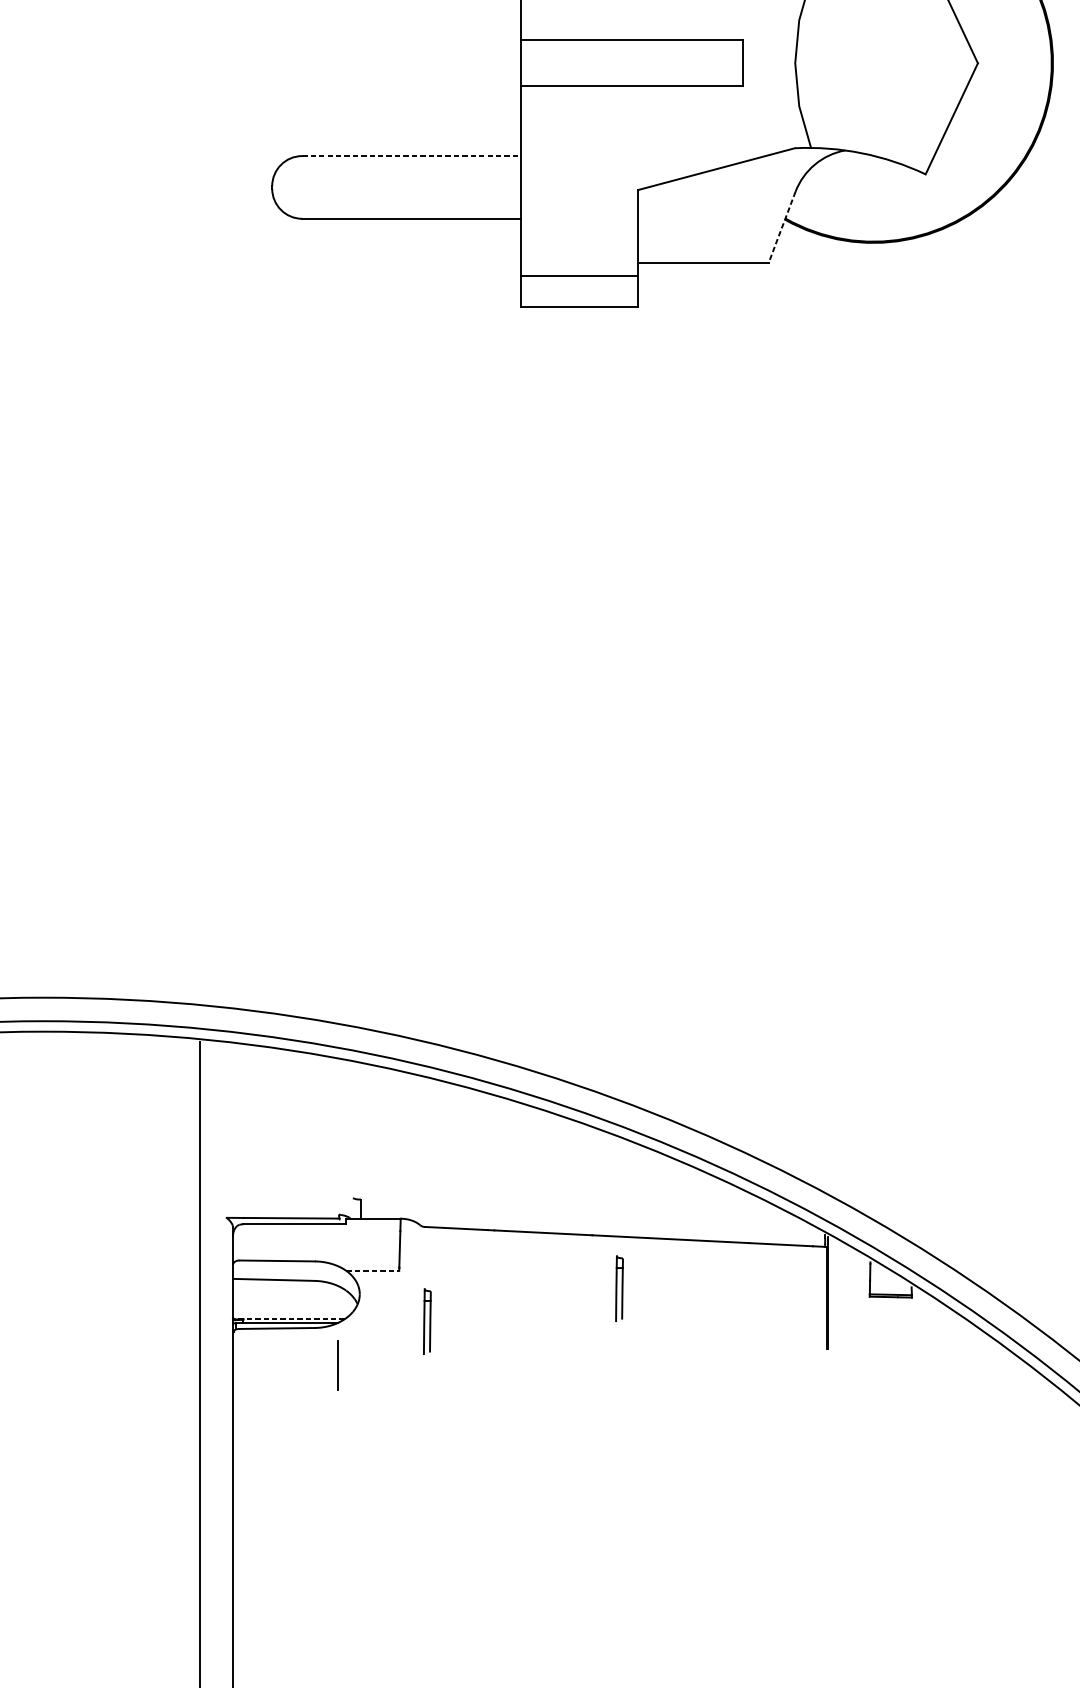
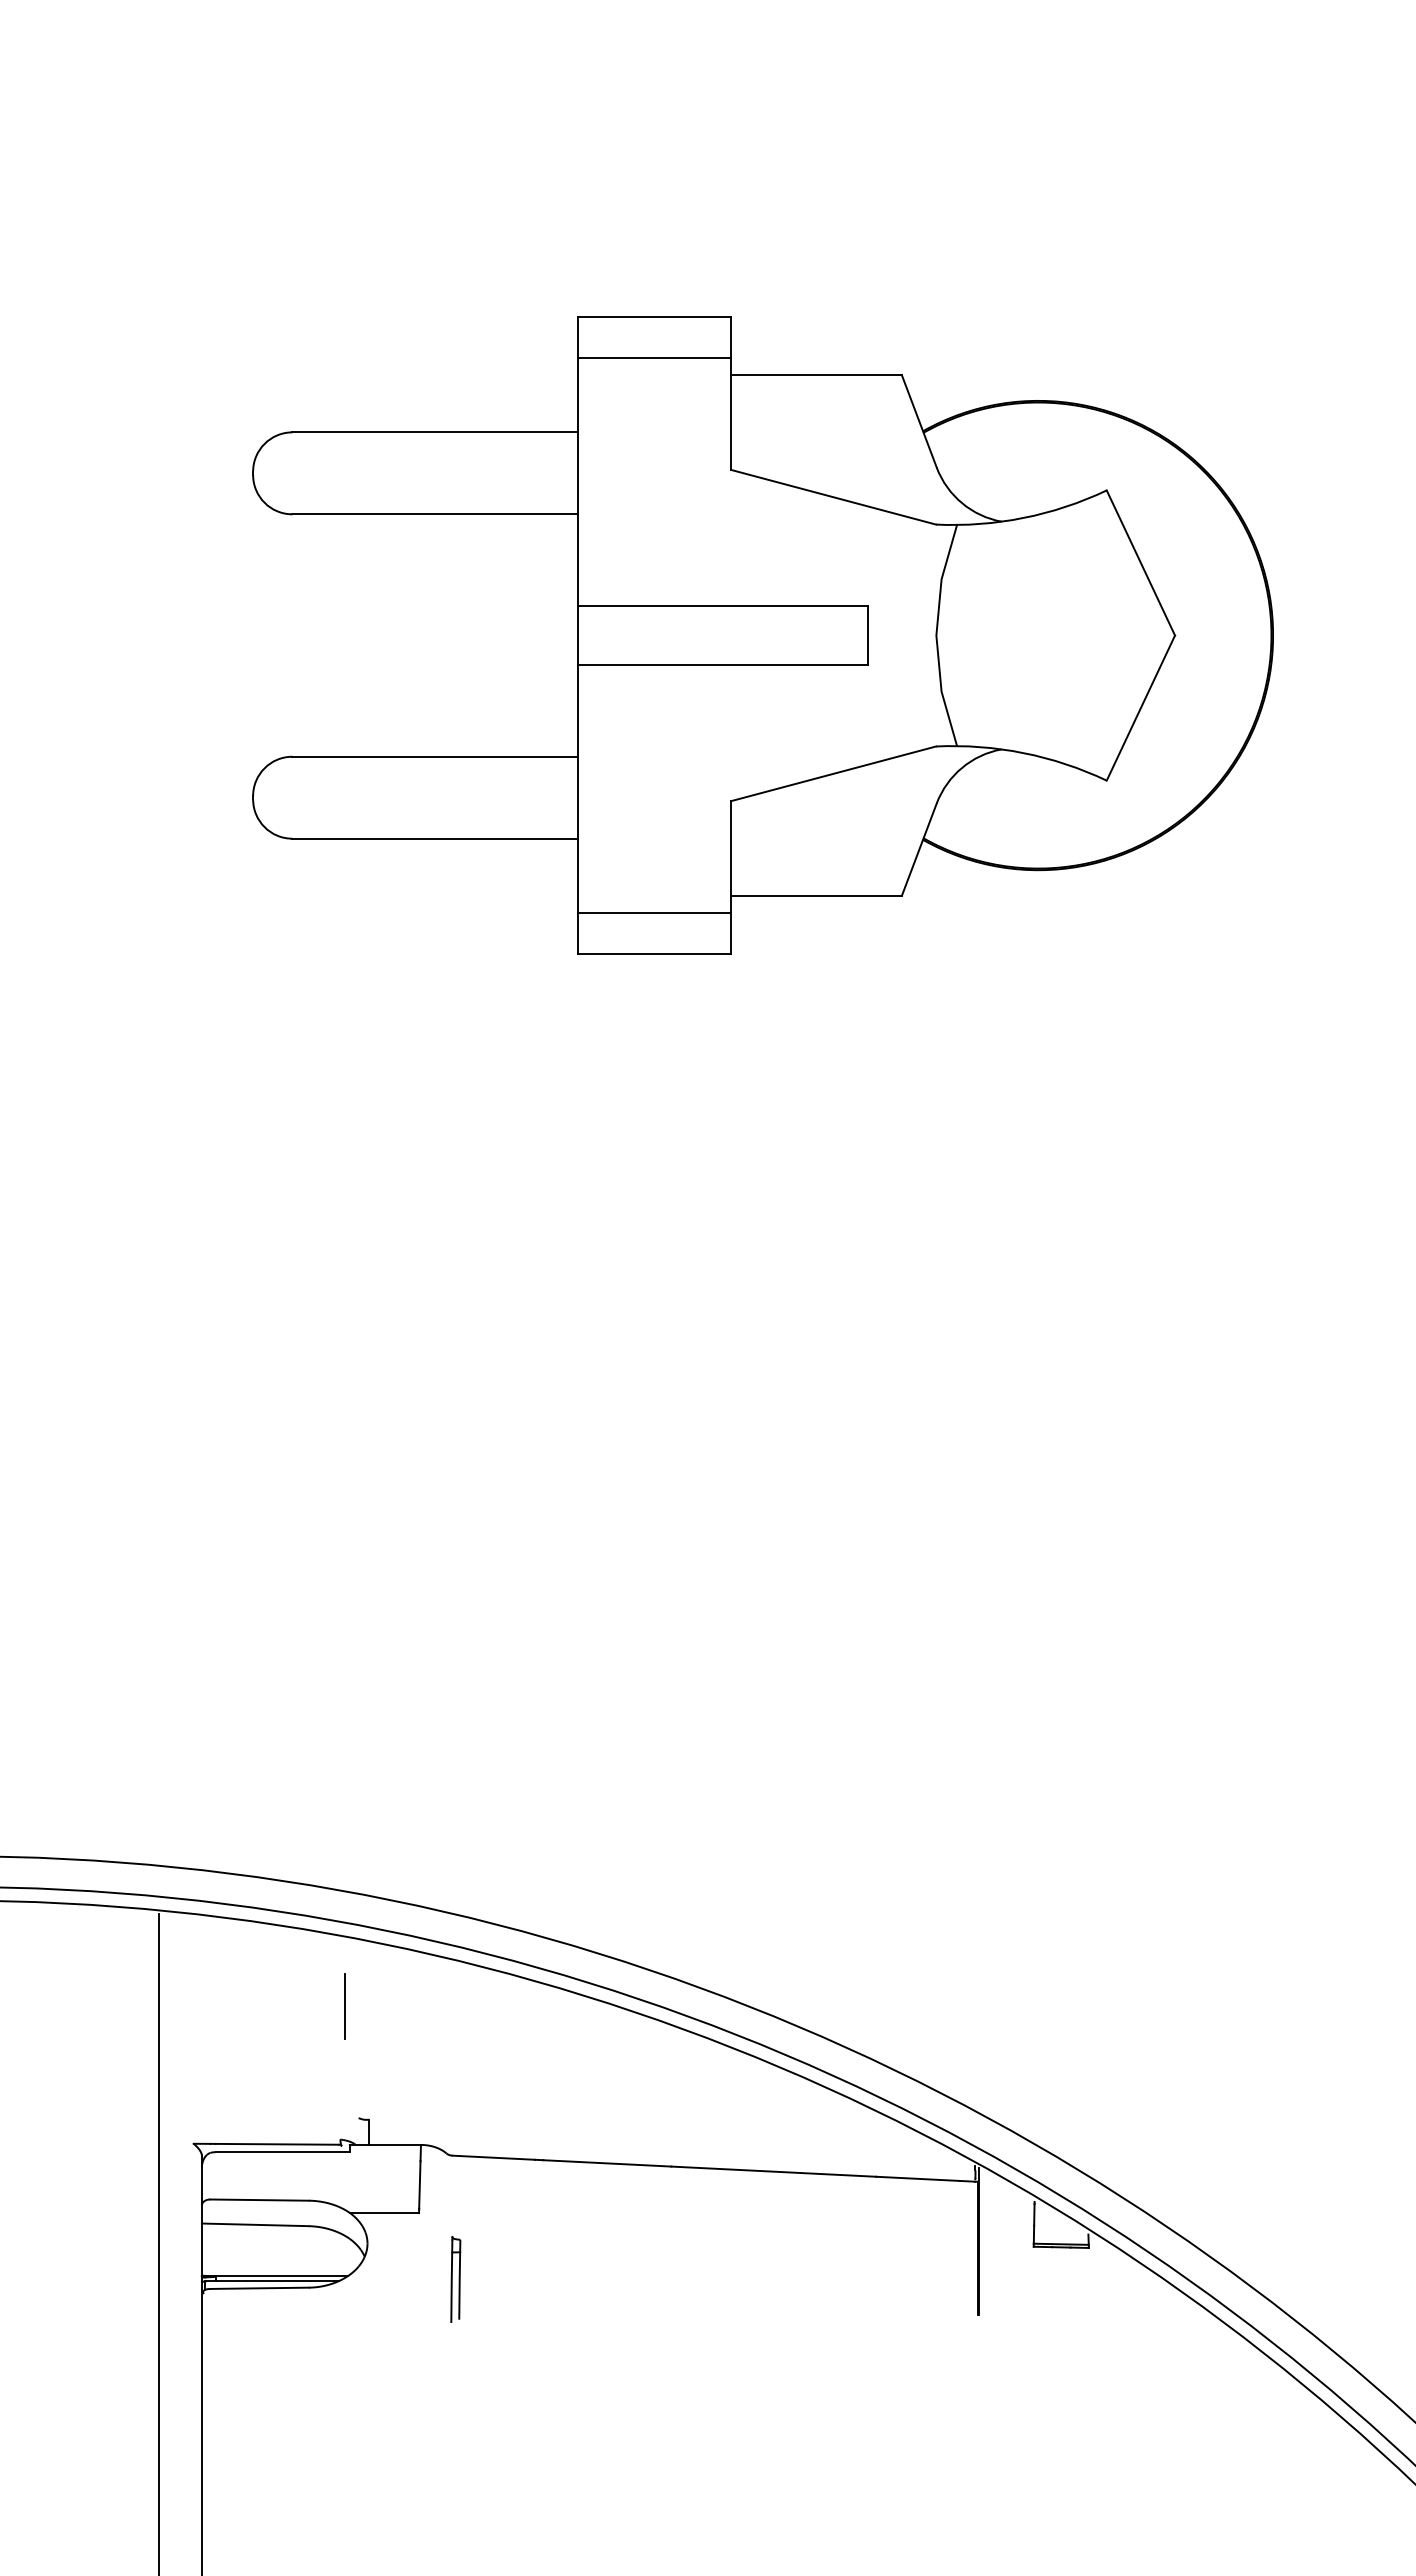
line: (411, 155) -> (434, 756), dashed -> solid
line: (782, 227) -> (919, 850), dashed -> solid
line: (373, 1271) -> (385, 2213), dashed -> solid
part: (619, 1288) -> (706, 2236), removed
line: (290, 1318) -> (276, 2275), dashed -> solid
line: (337, 1365) -> (344, 2006), moved

